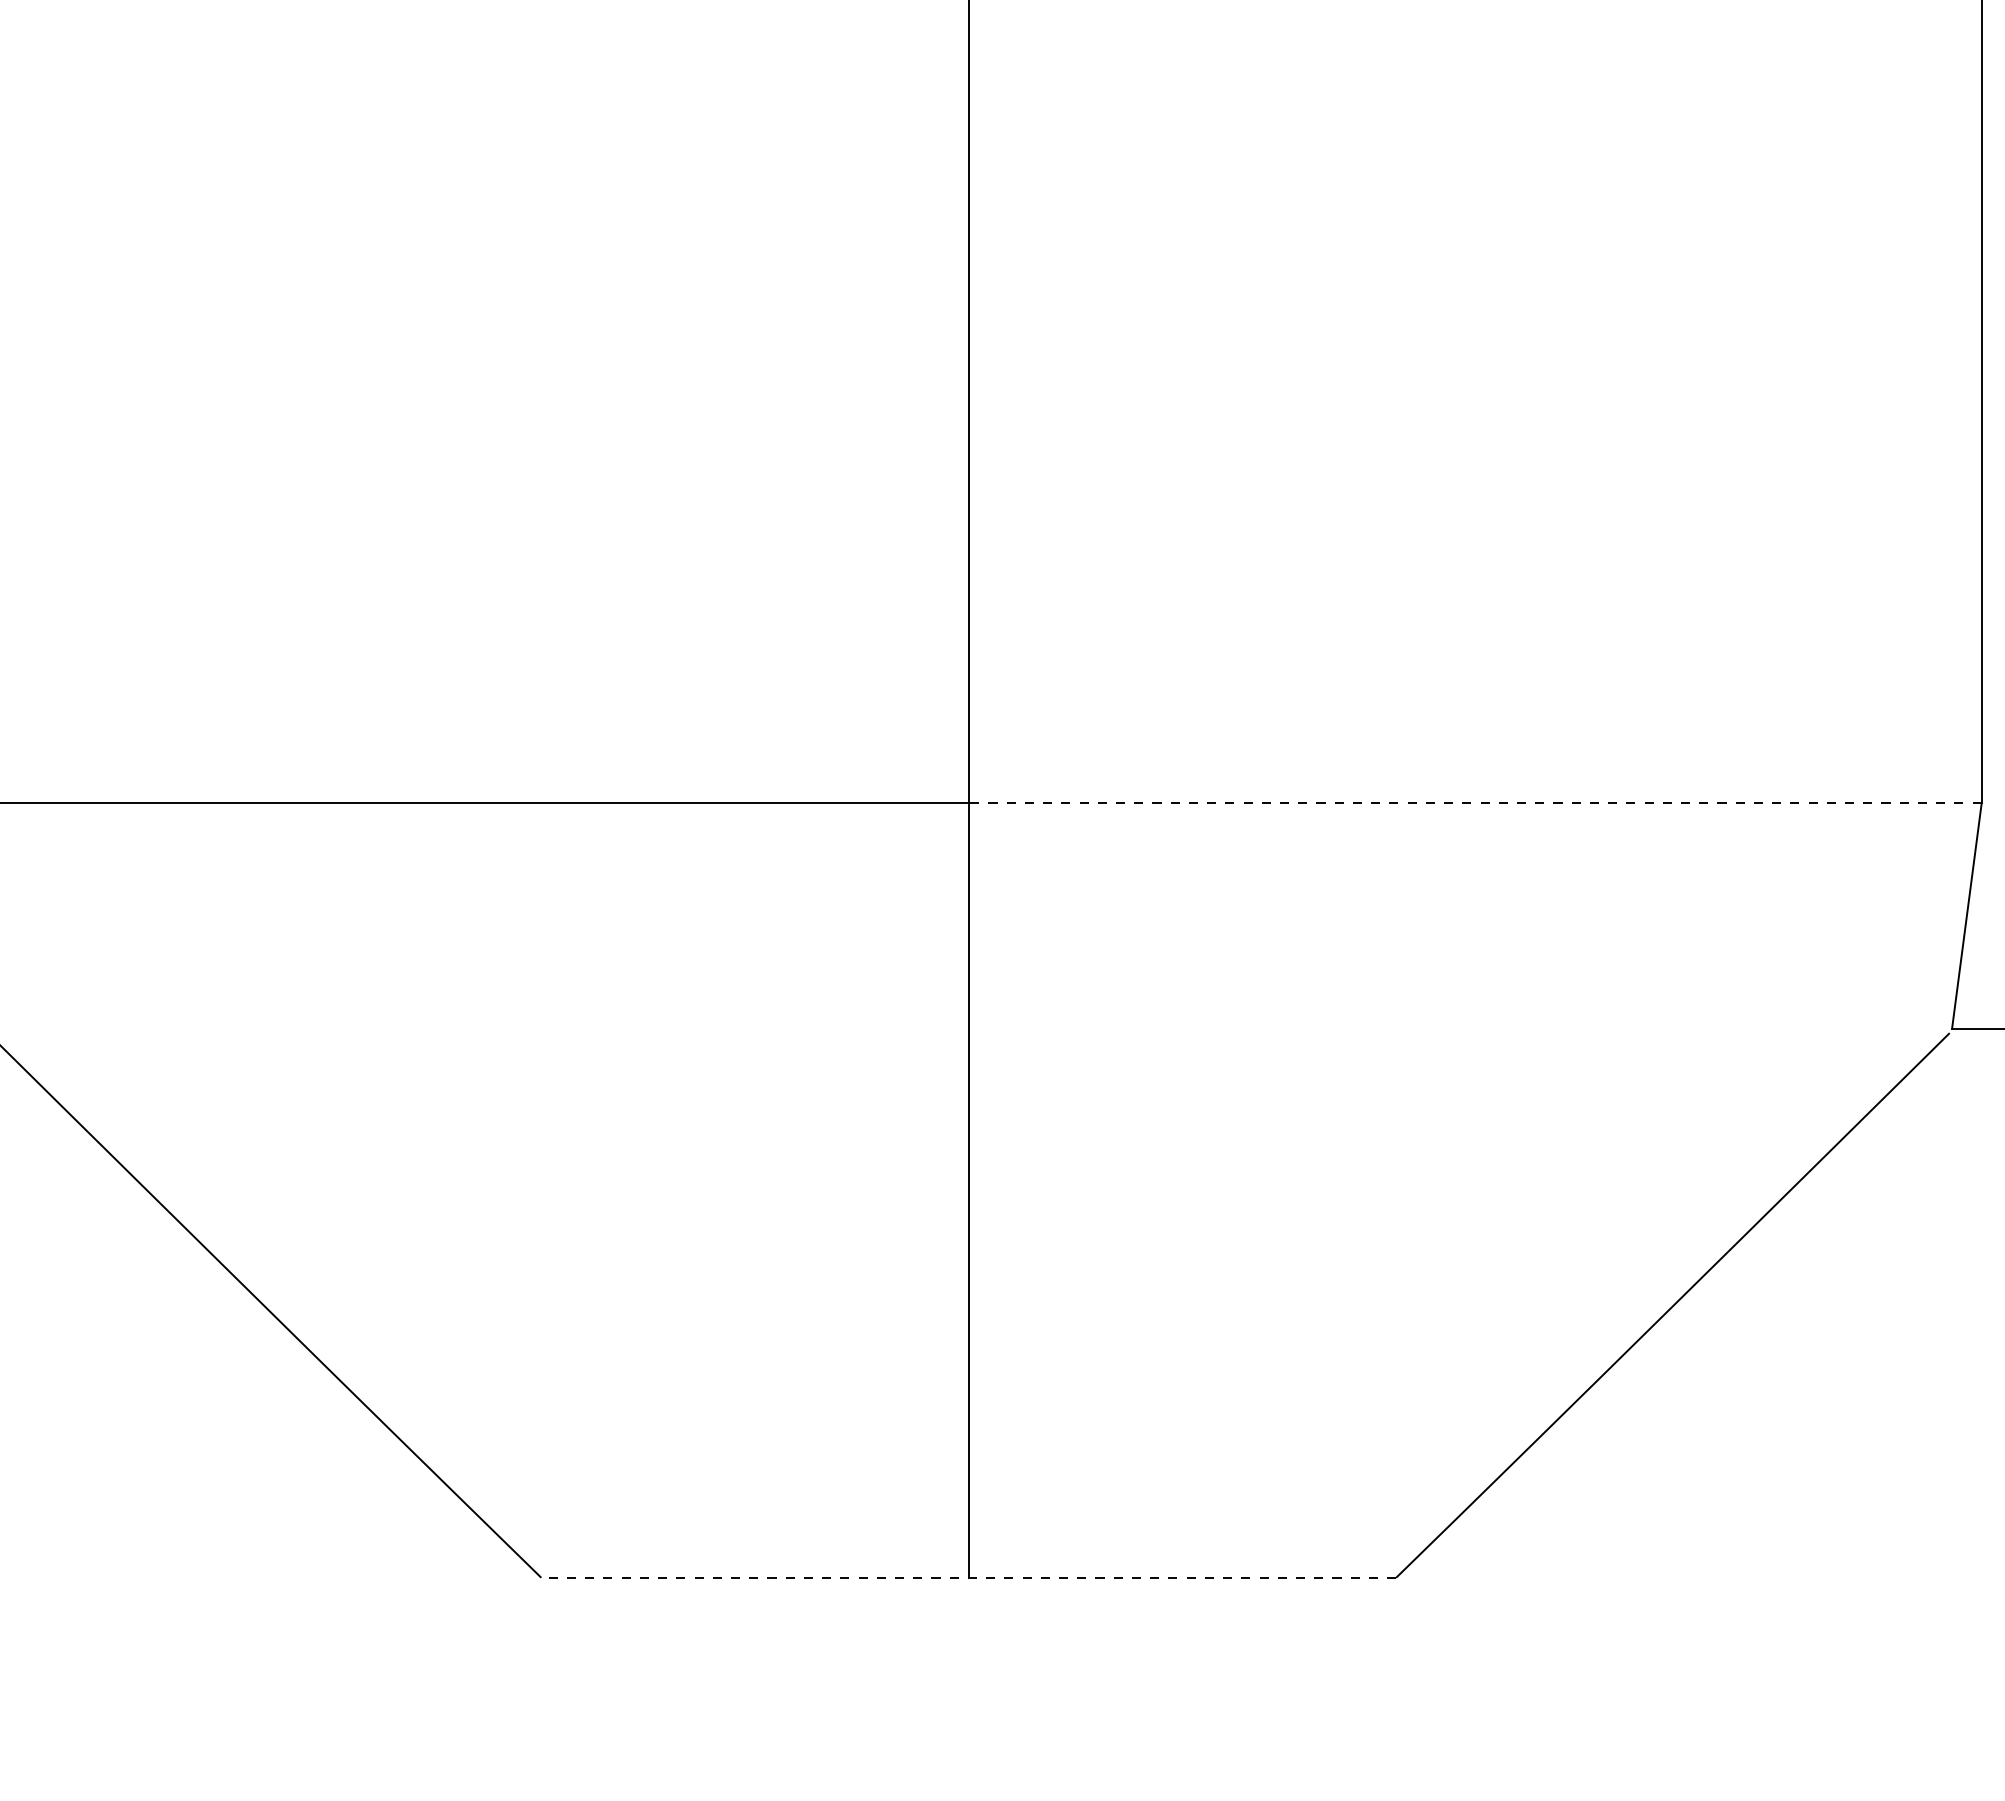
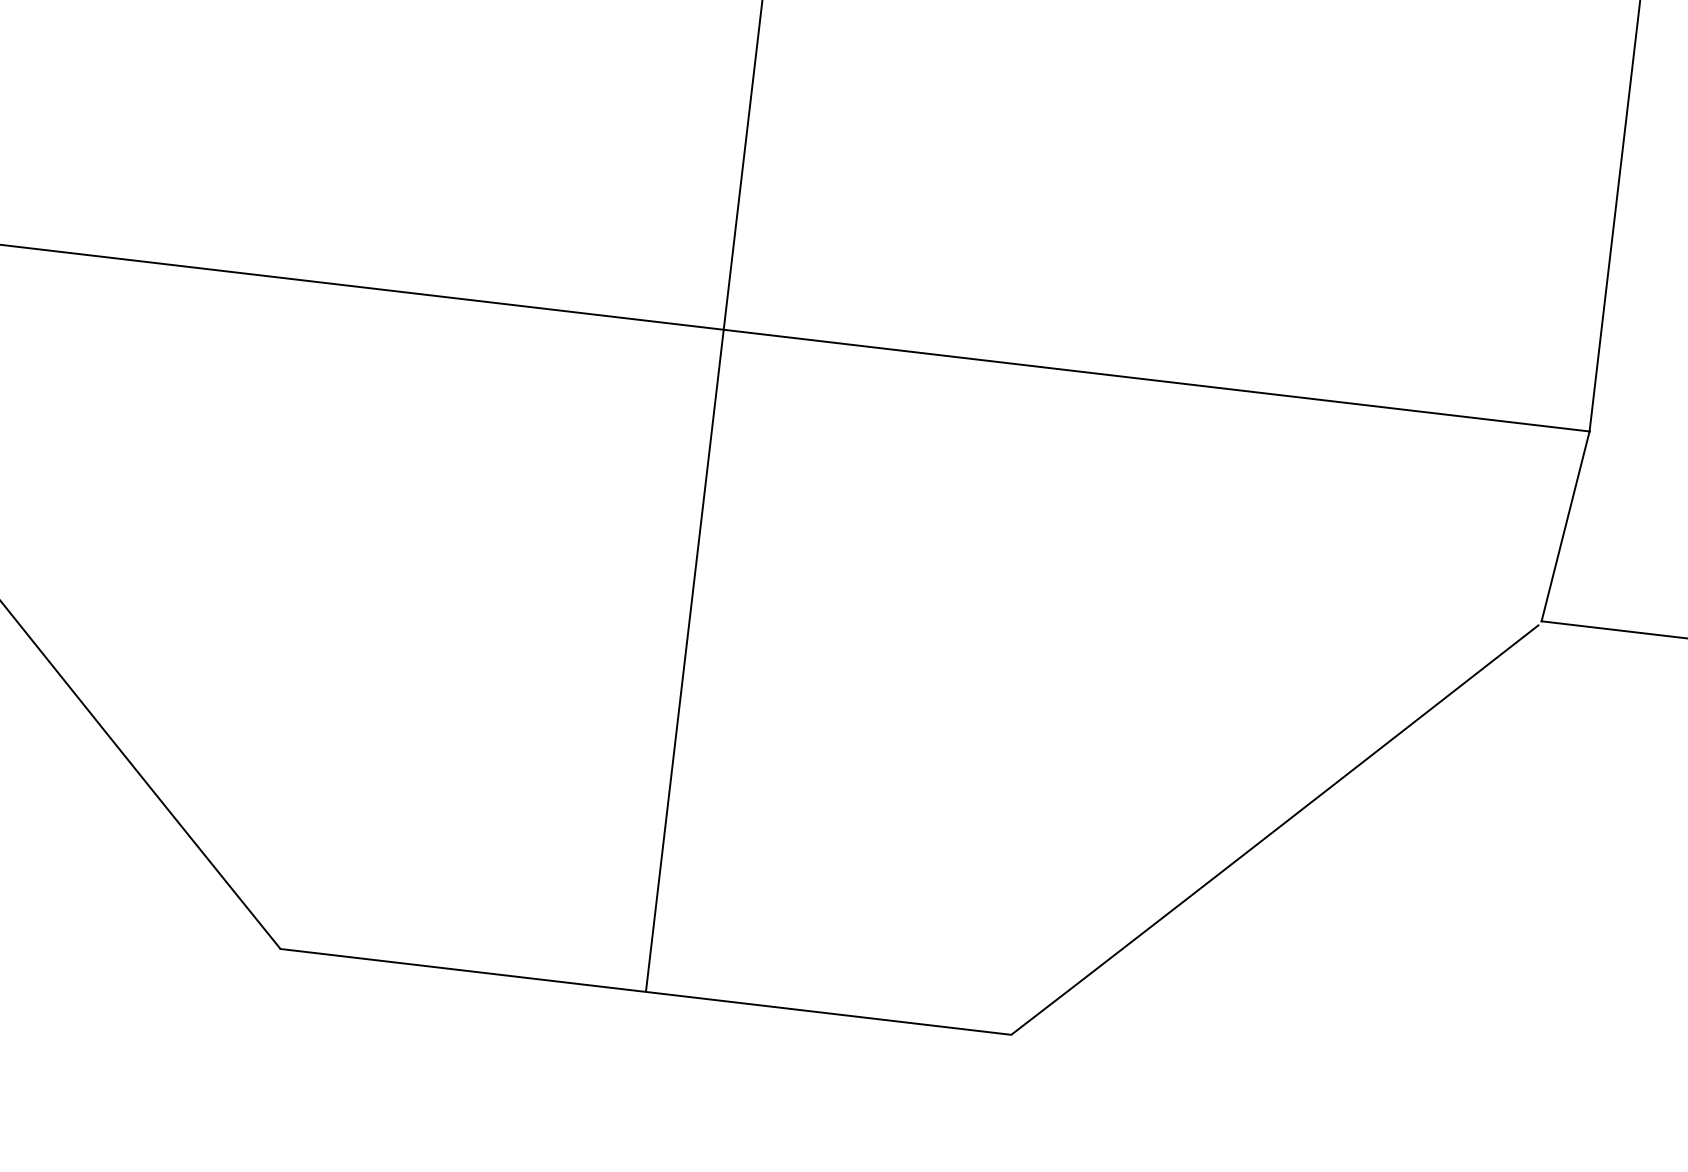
line: (1474, 803) -> (1155, 380), dashed -> solid
line: (968, 1577) -> (645, 991), dashed -> solid

